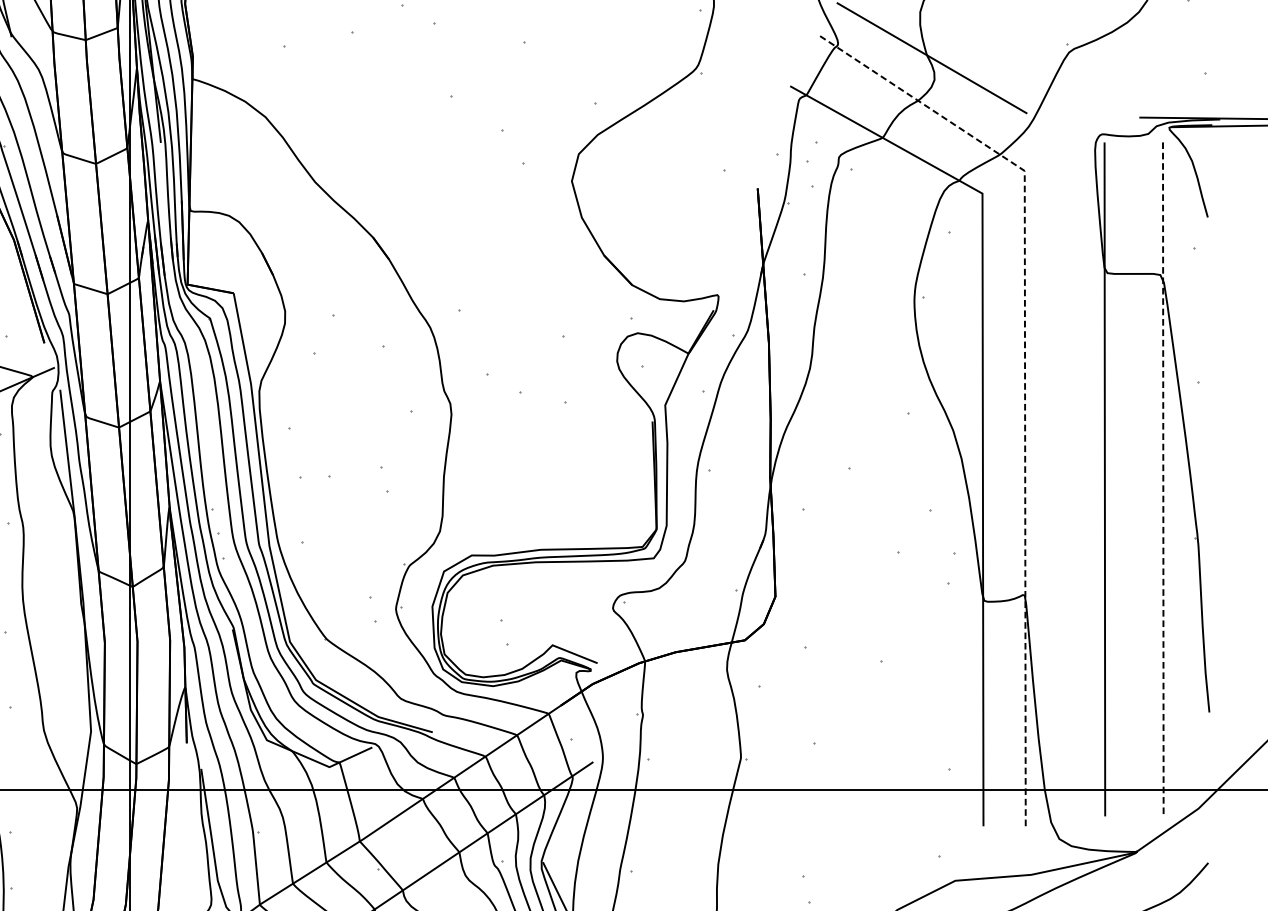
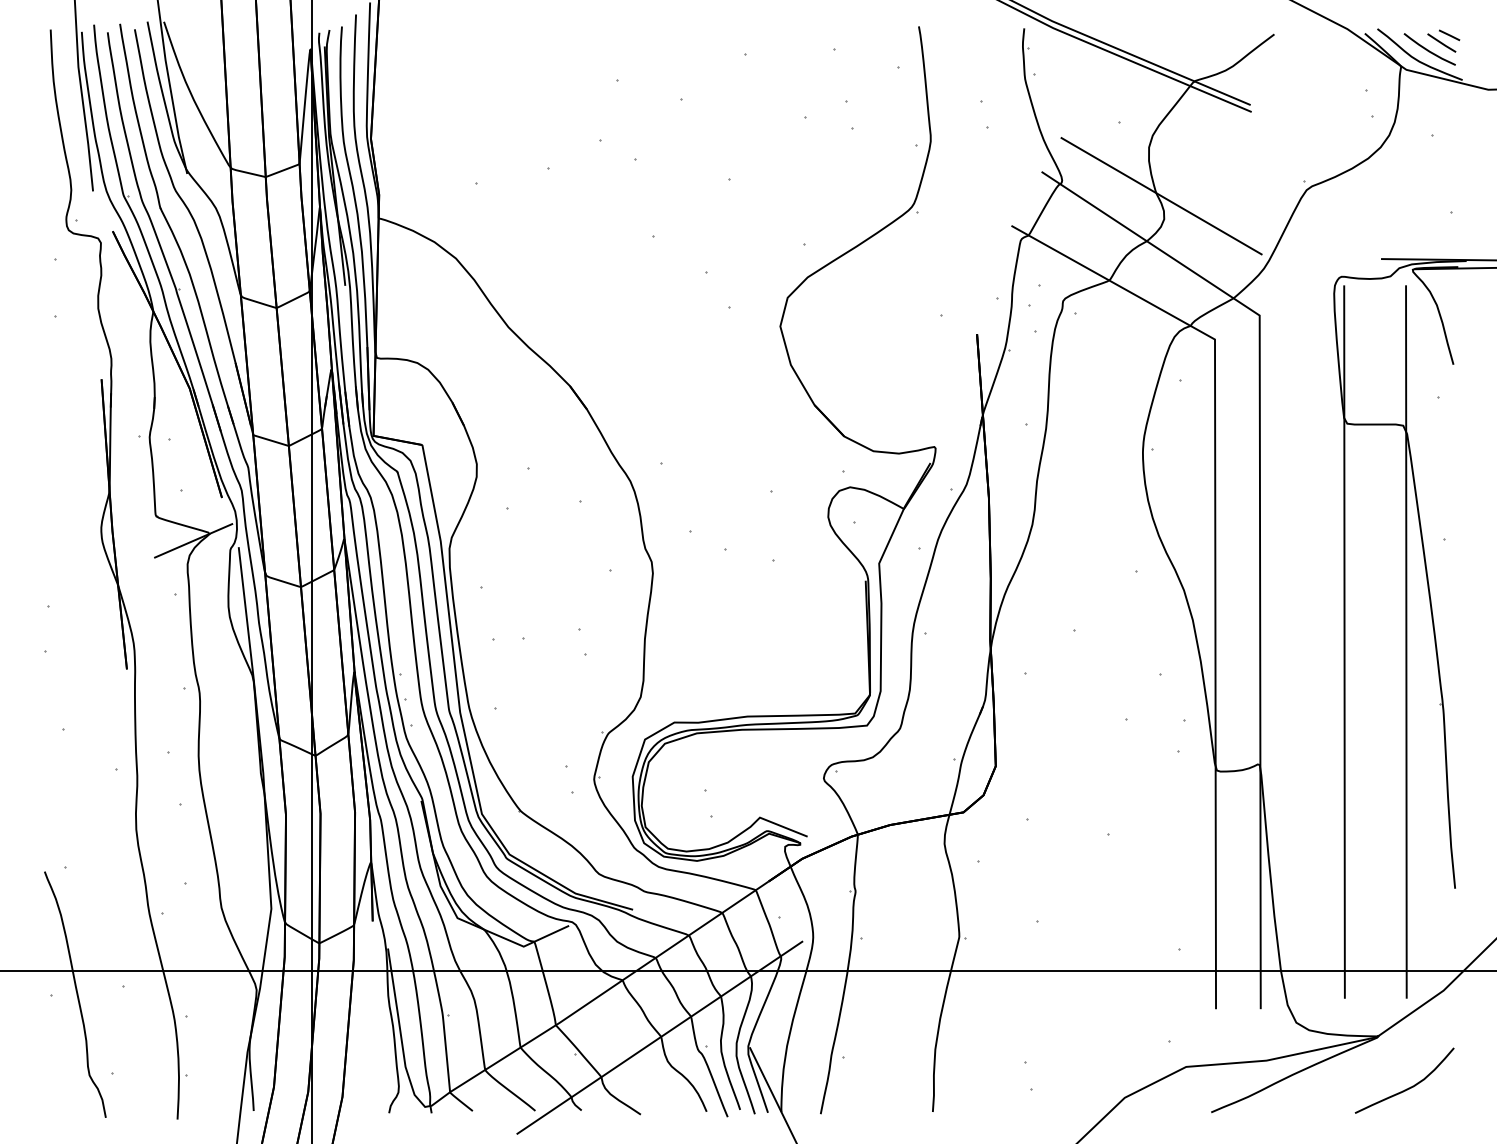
line: (1025, 374) -> (1260, 530), dashed -> solid
line: (1163, 479) -> (1406, 642), dashed -> solid

